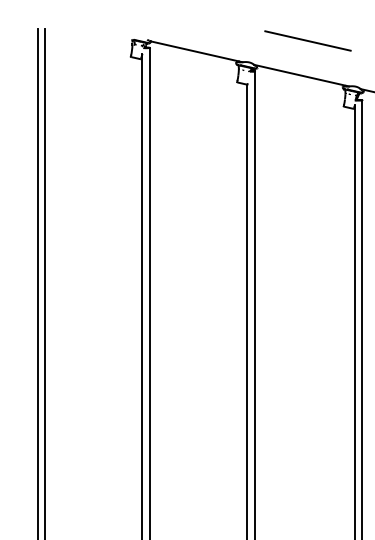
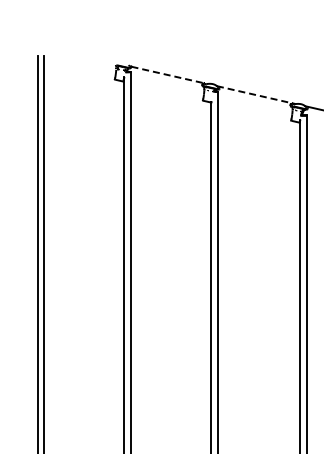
line: (307, 41) -> (261, 66), removed
line: (196, 51) -> (169, 75), solid -> dashed
line: (301, 76) -> (256, 95), solid -> dashed

